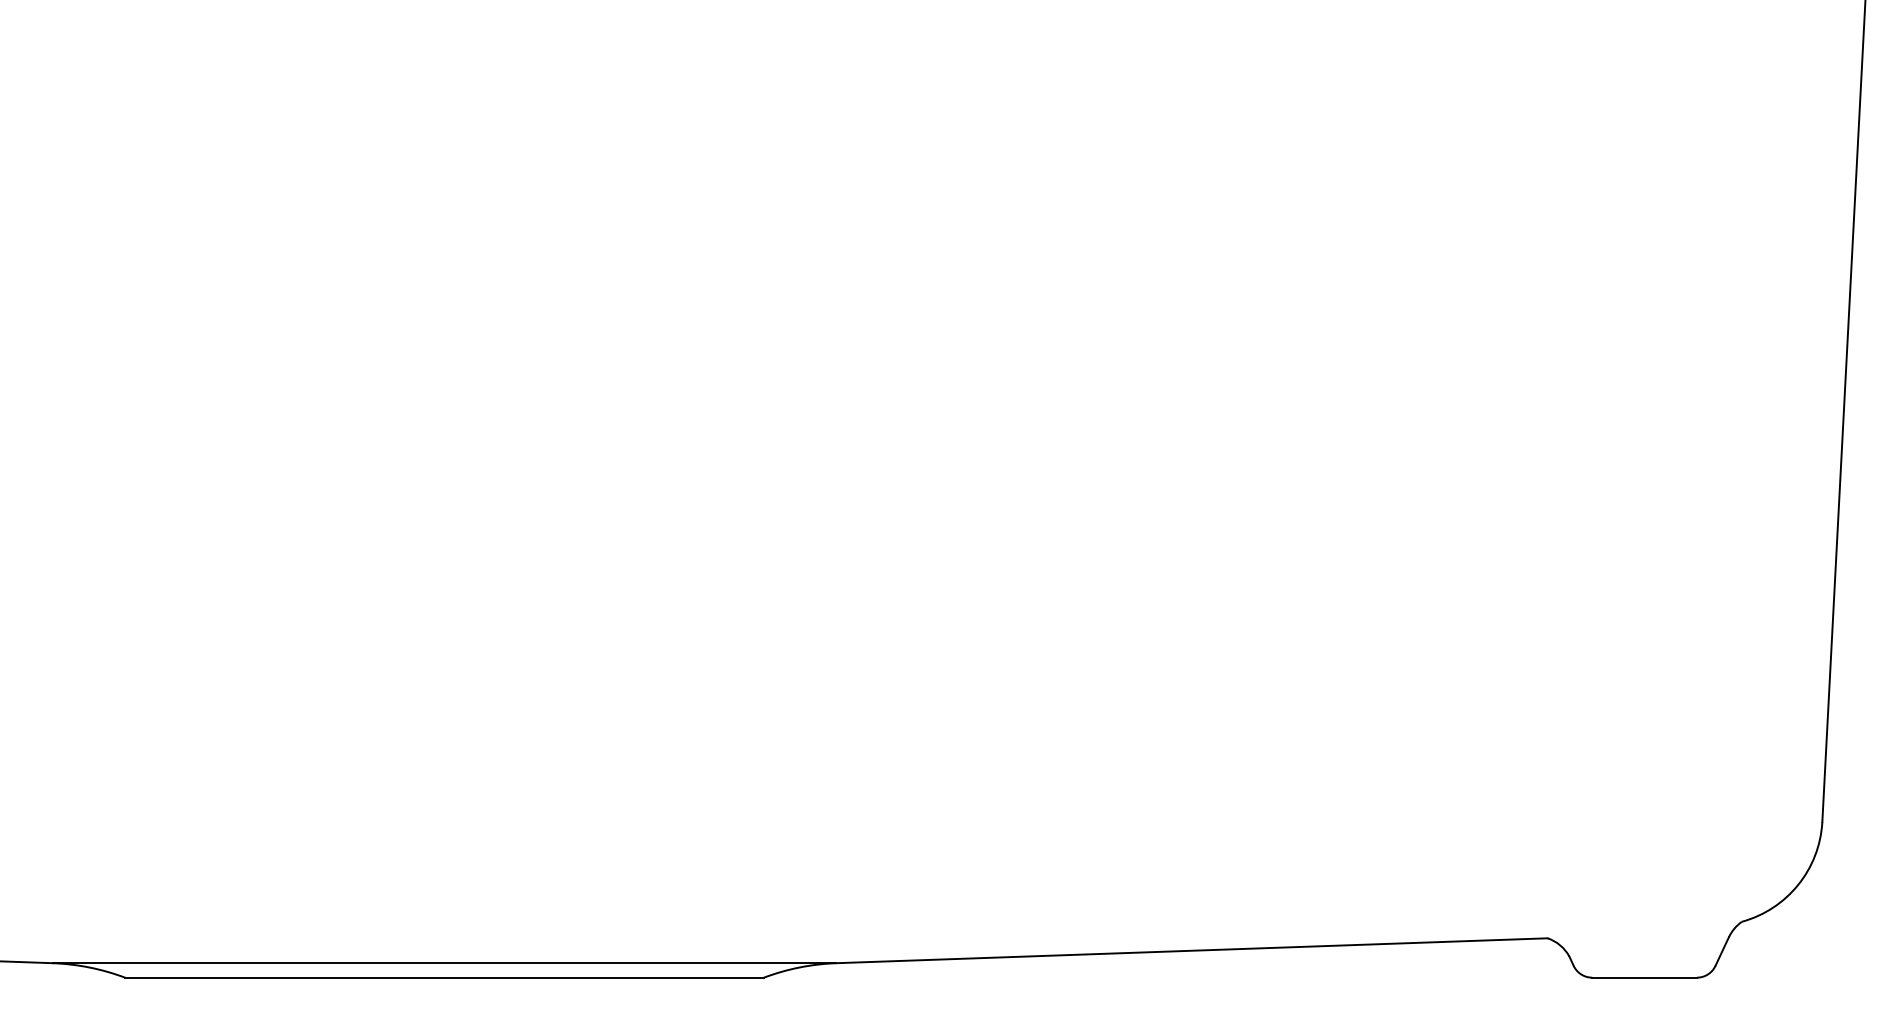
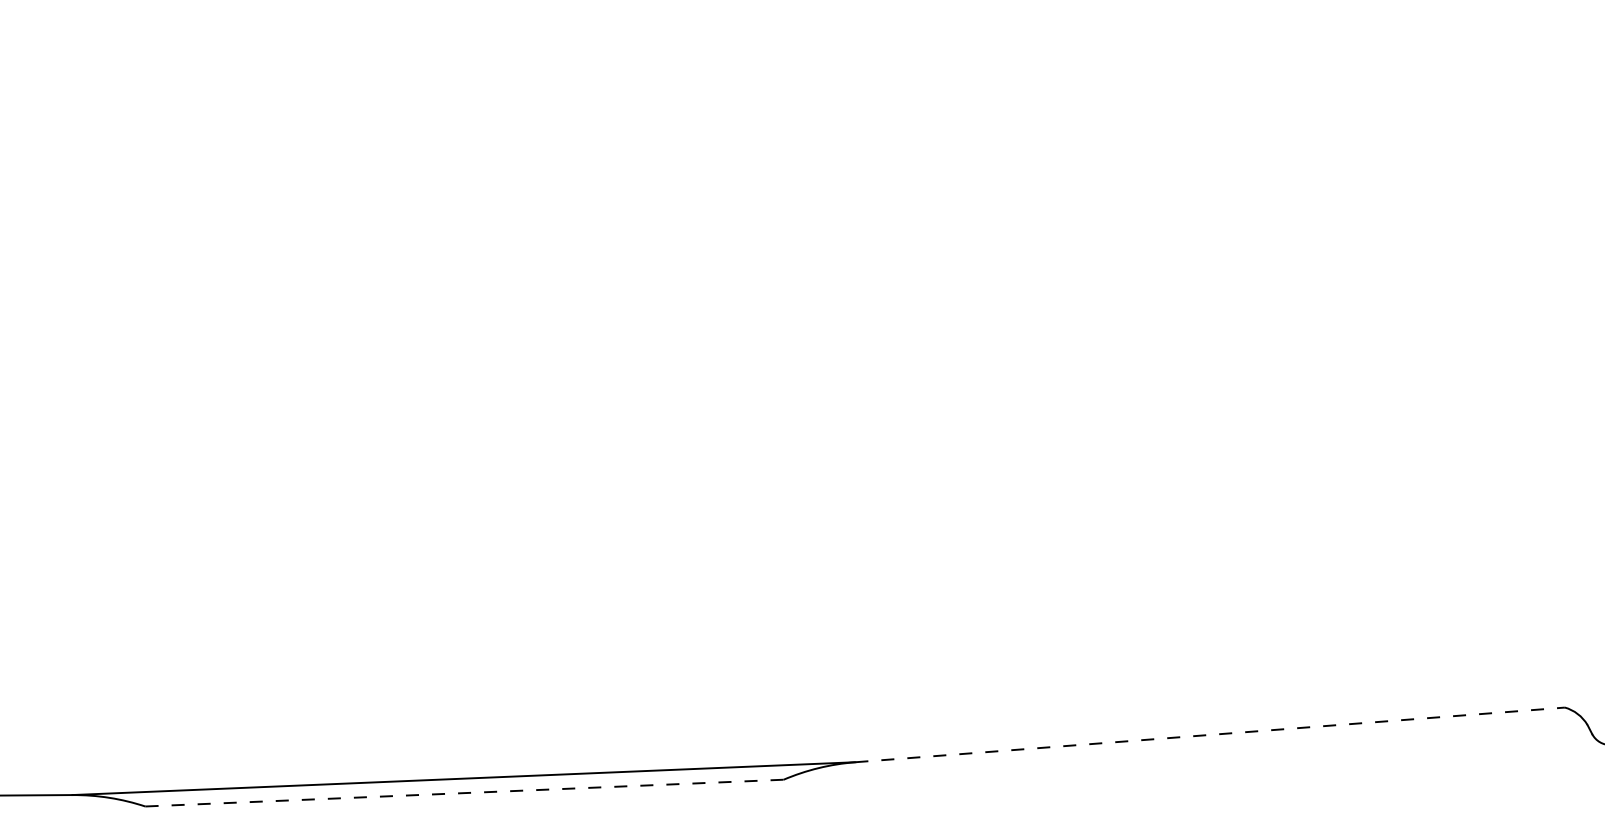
line: (1191, 950) -> (1209, 734), solid -> dashed
line: (444, 977) -> (464, 792), solid -> dashed

